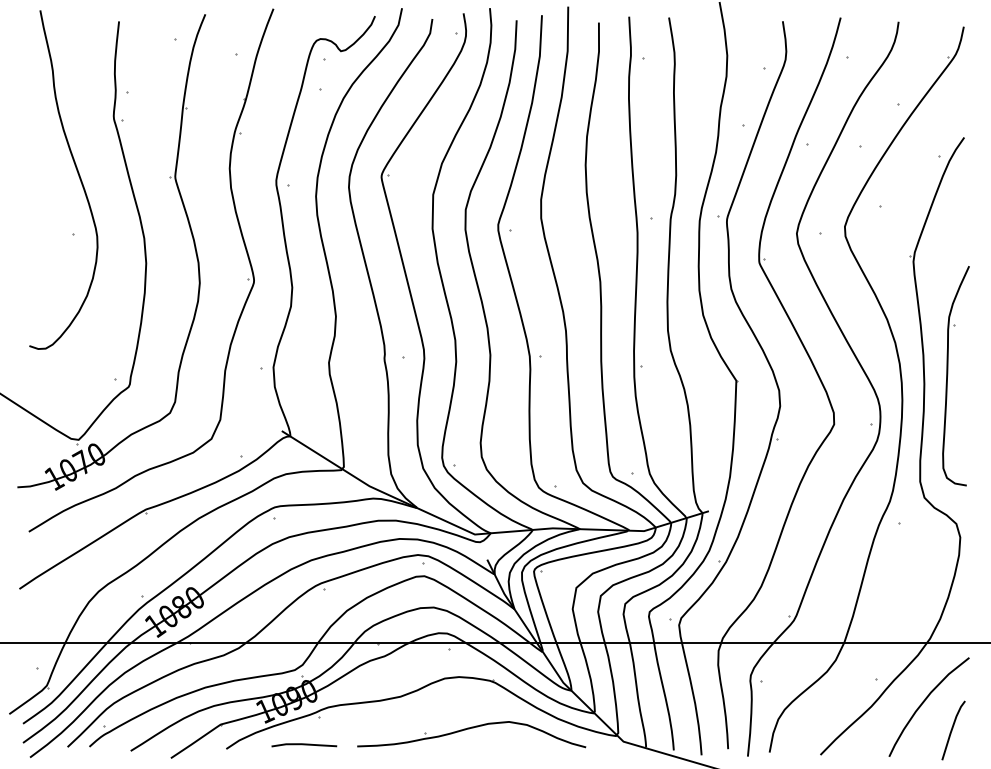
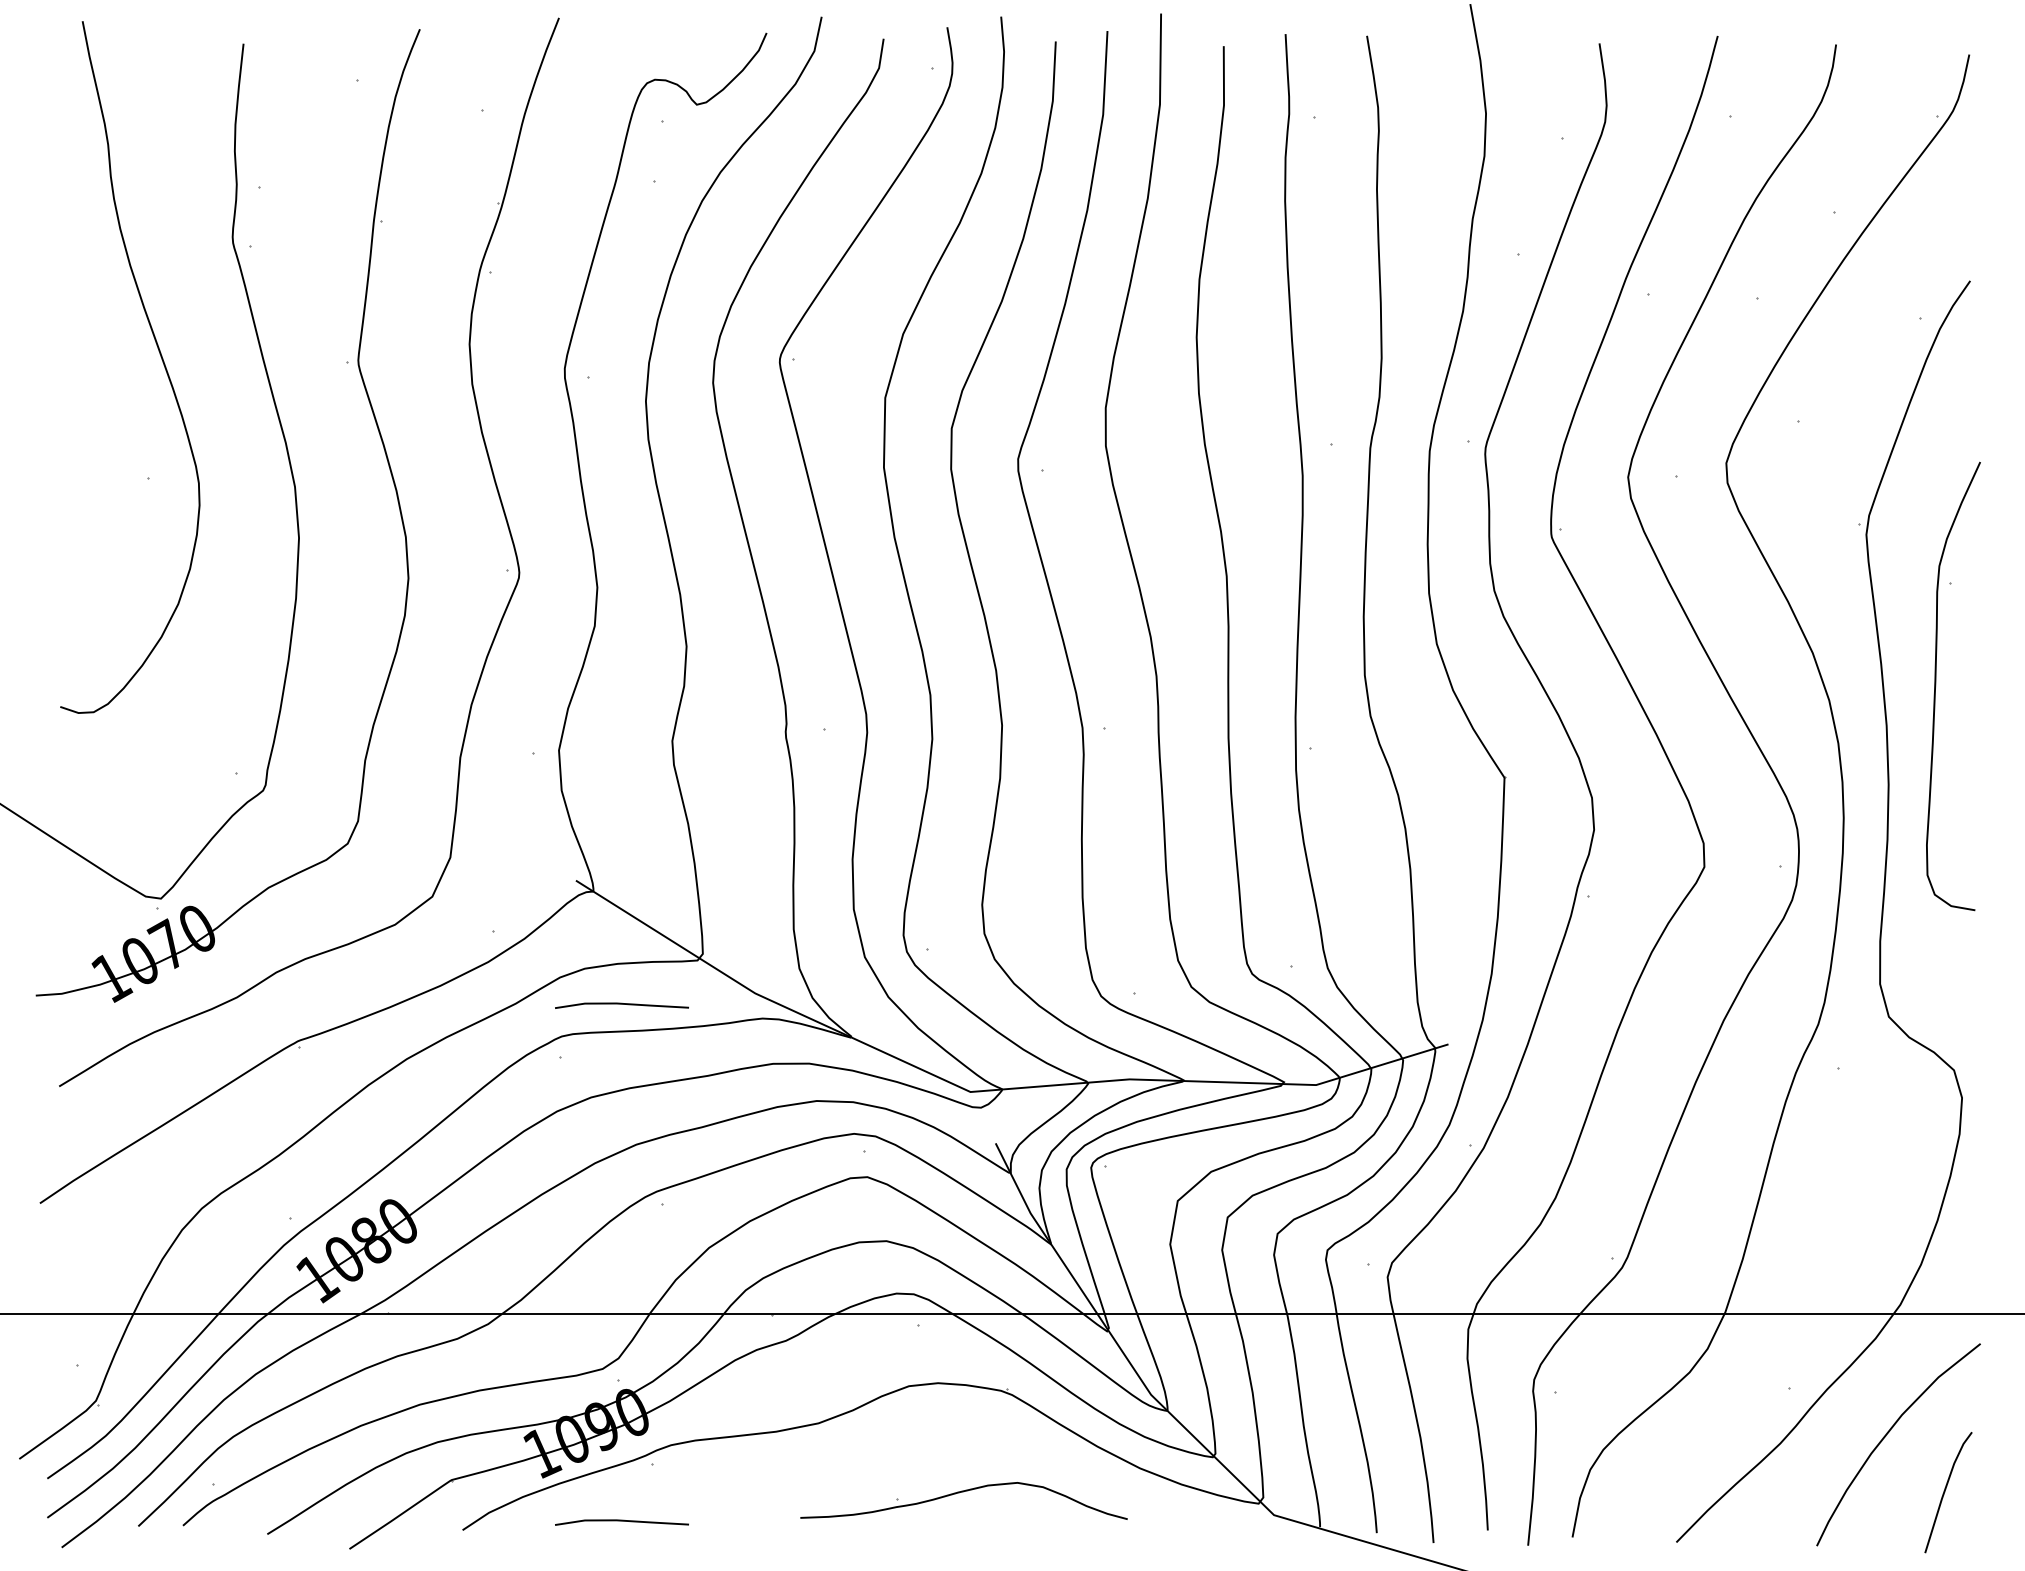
part: (948, 375) -> (1937, 685), moved
line: (304, 492) -> (622, 1006), added
part: (471, 734) -> (963, 1500), size x0.7

